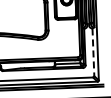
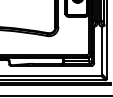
line: (93, 52) -> (102, 50), dashed -> solid

